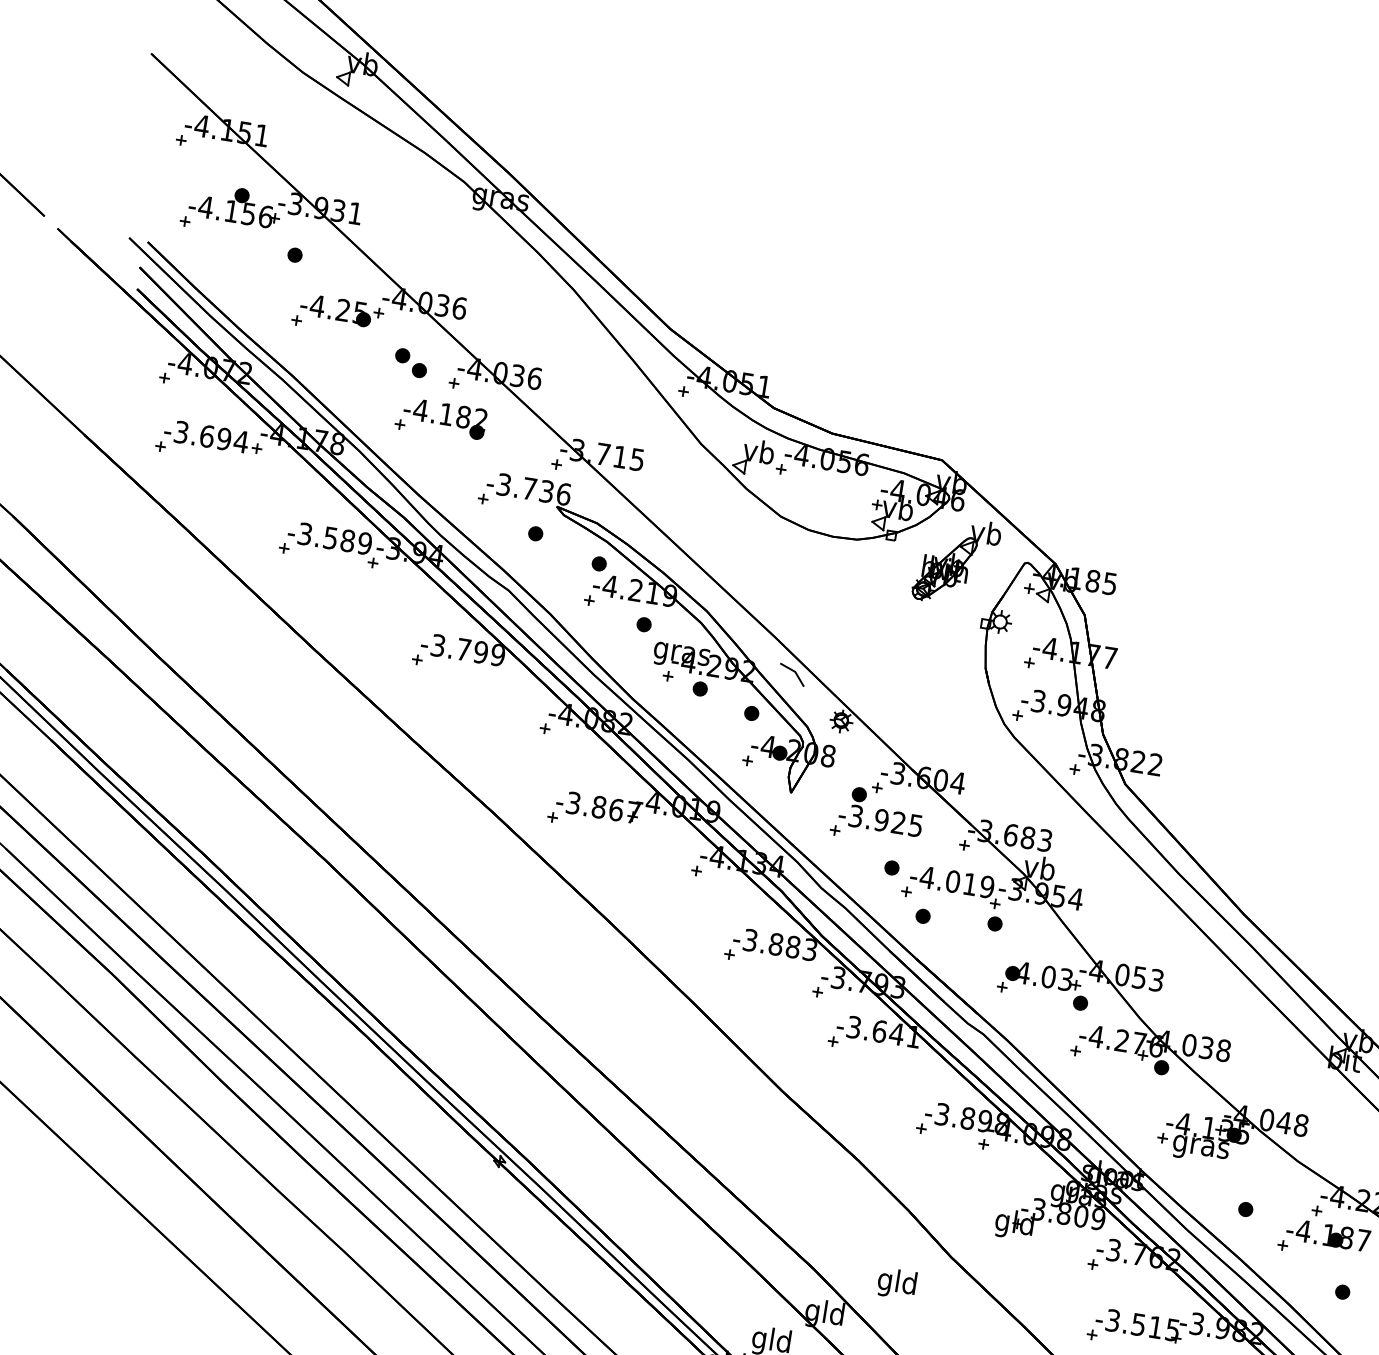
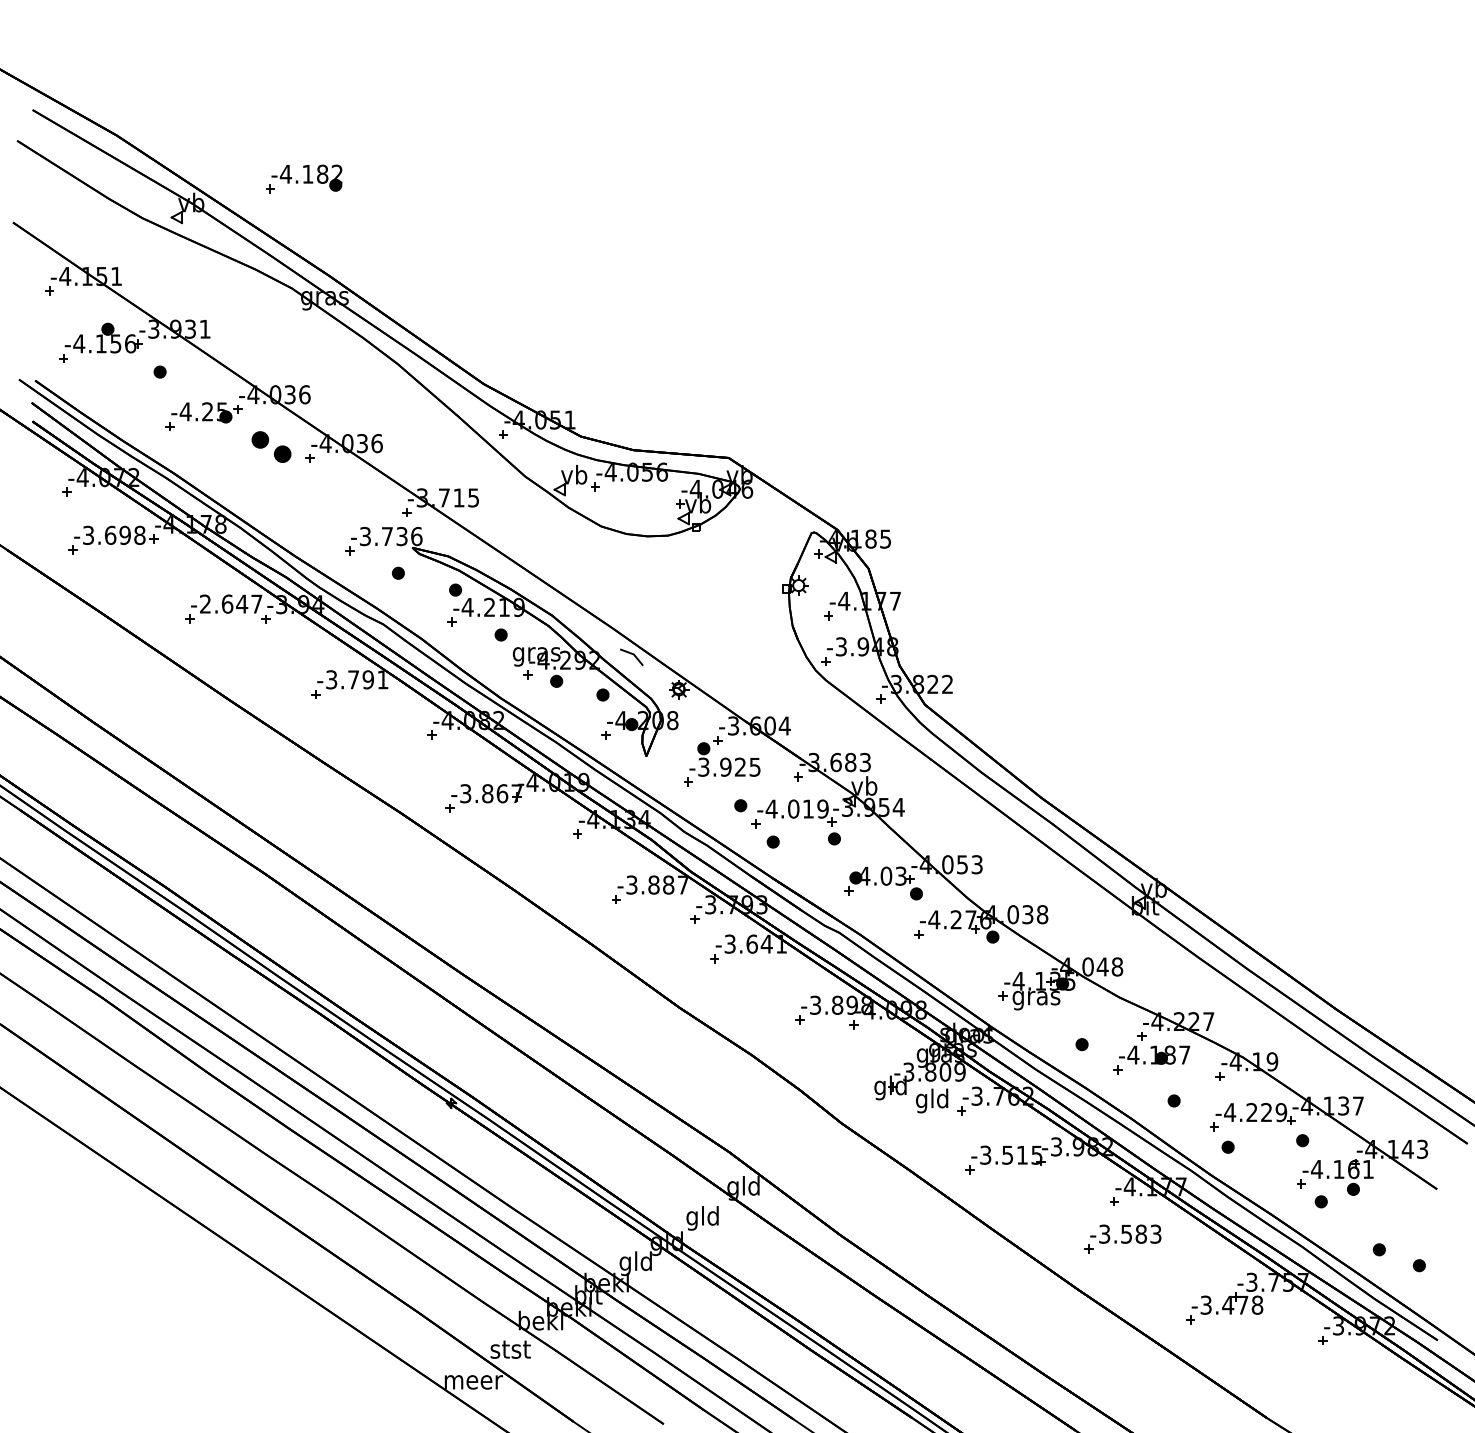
part: (411, 362) -> (271, 446), size x1.4
part: (441, 418) -> (304, 178), moved
text: (241, 440) -> (139, 534), -3.694 -> -3.698
text: (335, 538) -> (231, 603), -3.589 -> -2.647
part: (956, 561) -> (754, 540), removed
text: (497, 654) -> (382, 679), -3.799 -> -3.791
text: (809, 949) -> (682, 884), -3.883 -> -3.887
text: (897, 1283) -> (932, 1100), moved

